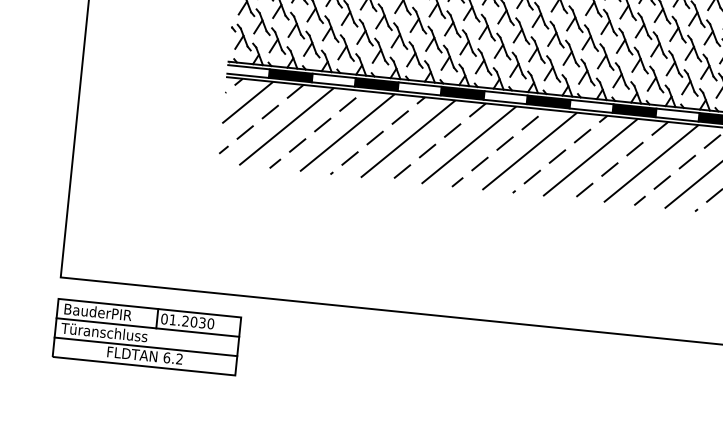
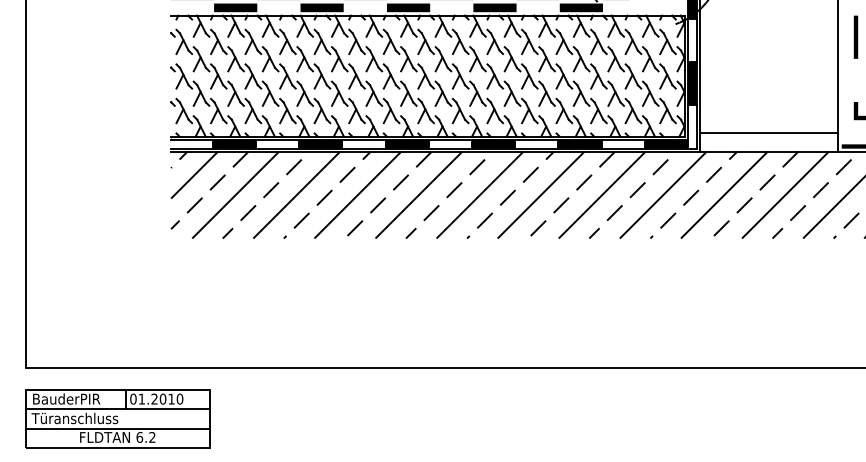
text: (202, 322) -> (171, 398), 01.2030 -> 01.2010

